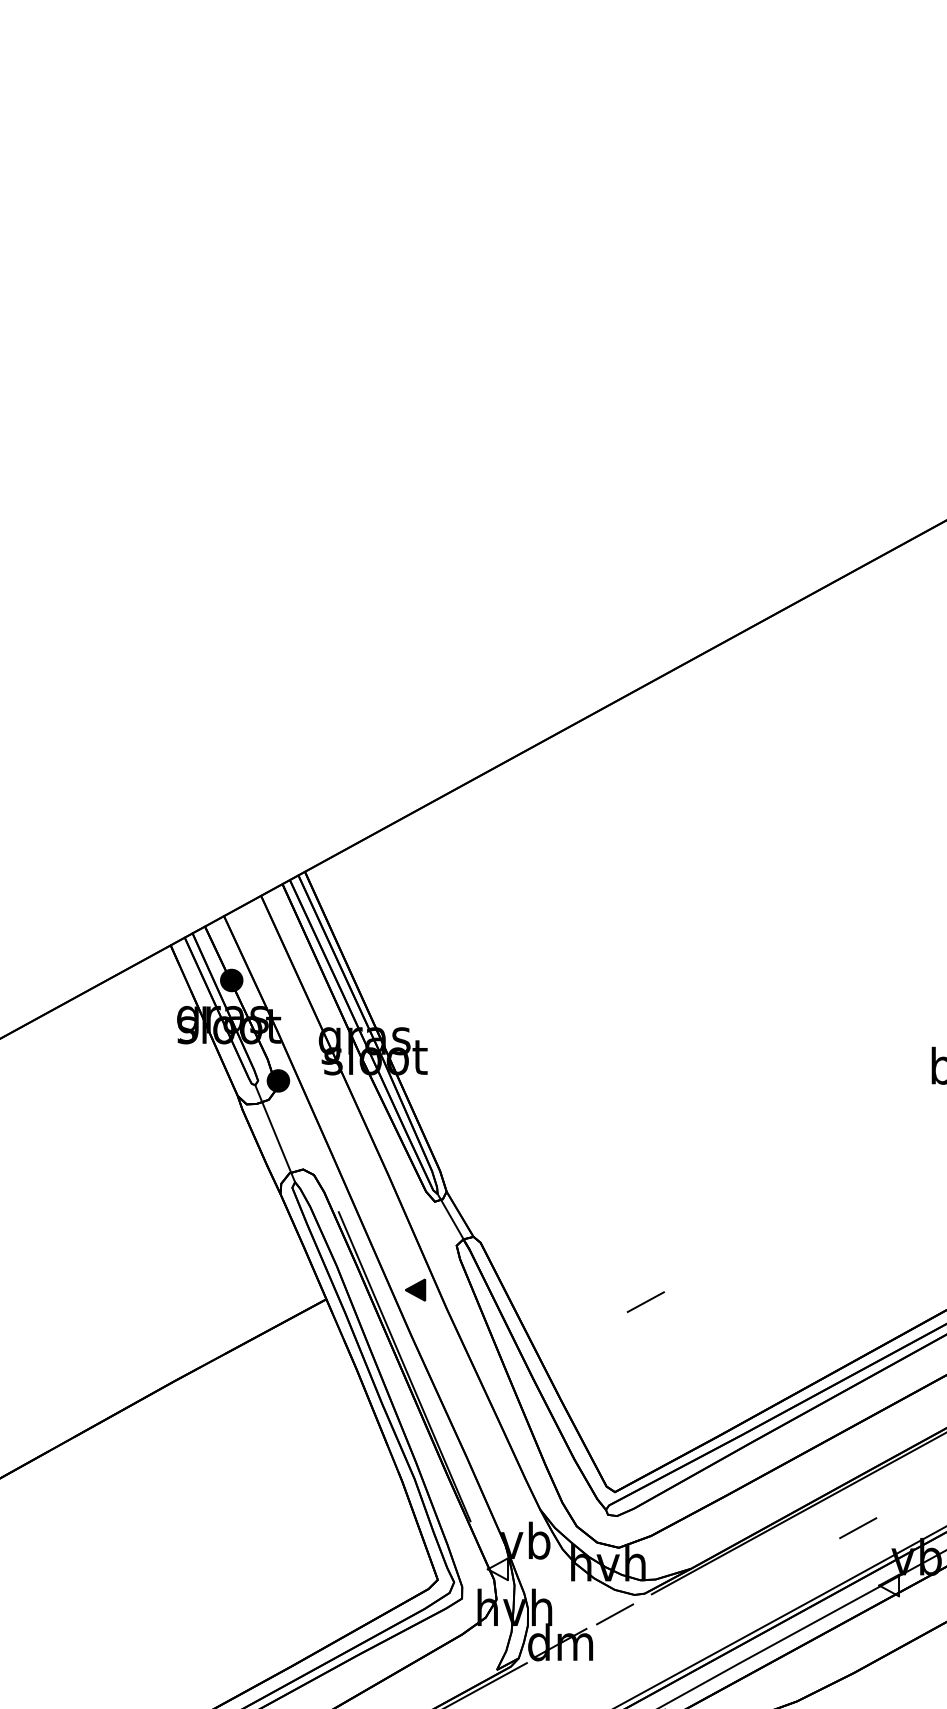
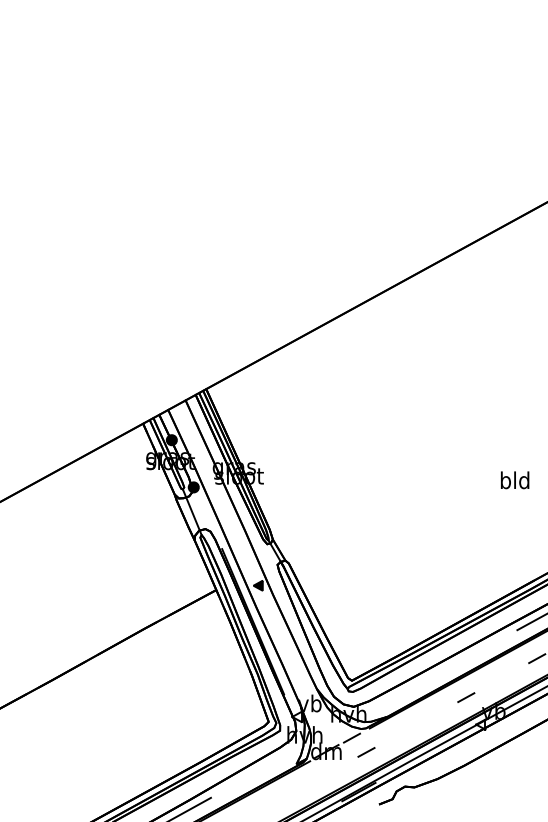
line: (645, 1302) -> (366, 752), moved

